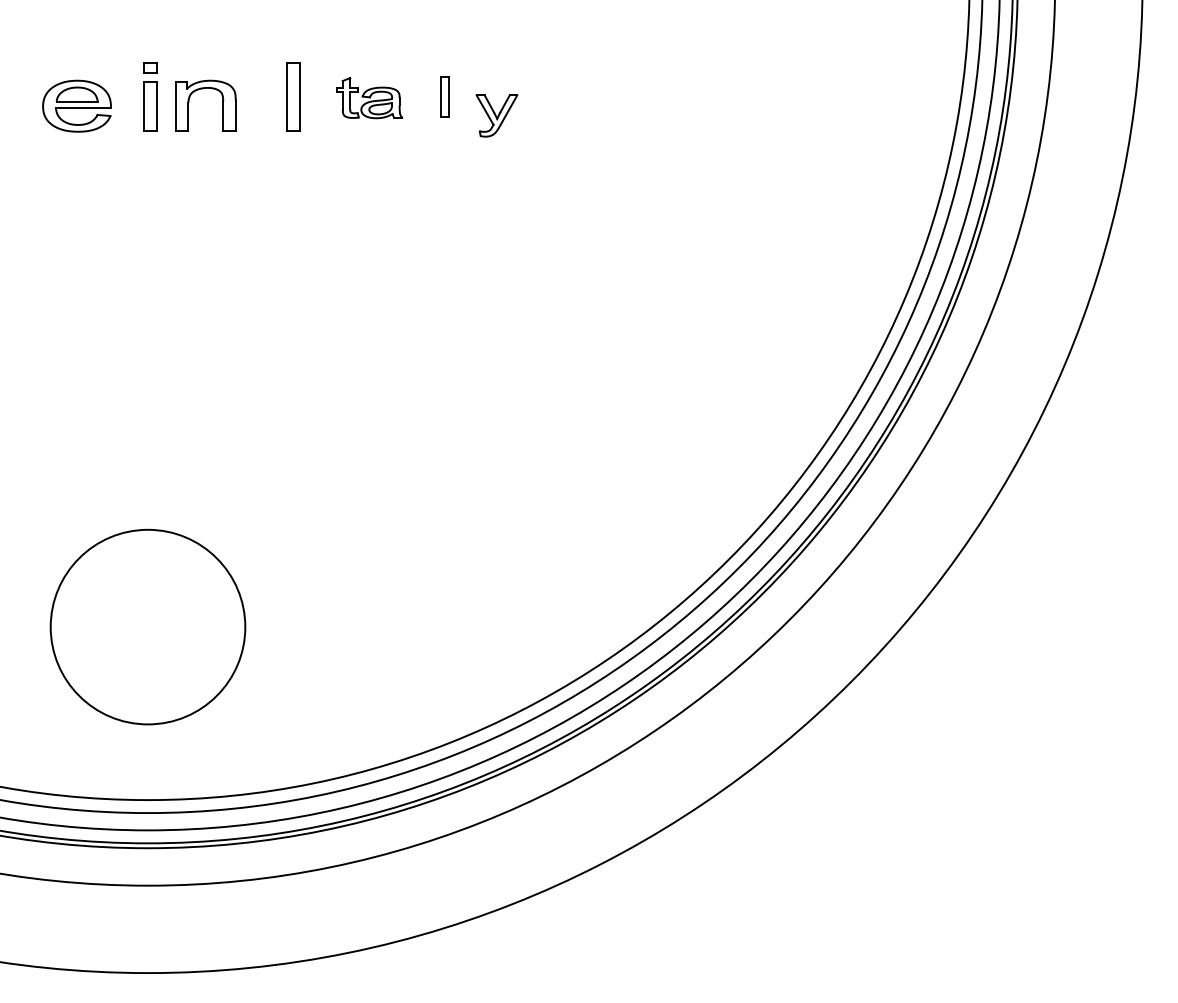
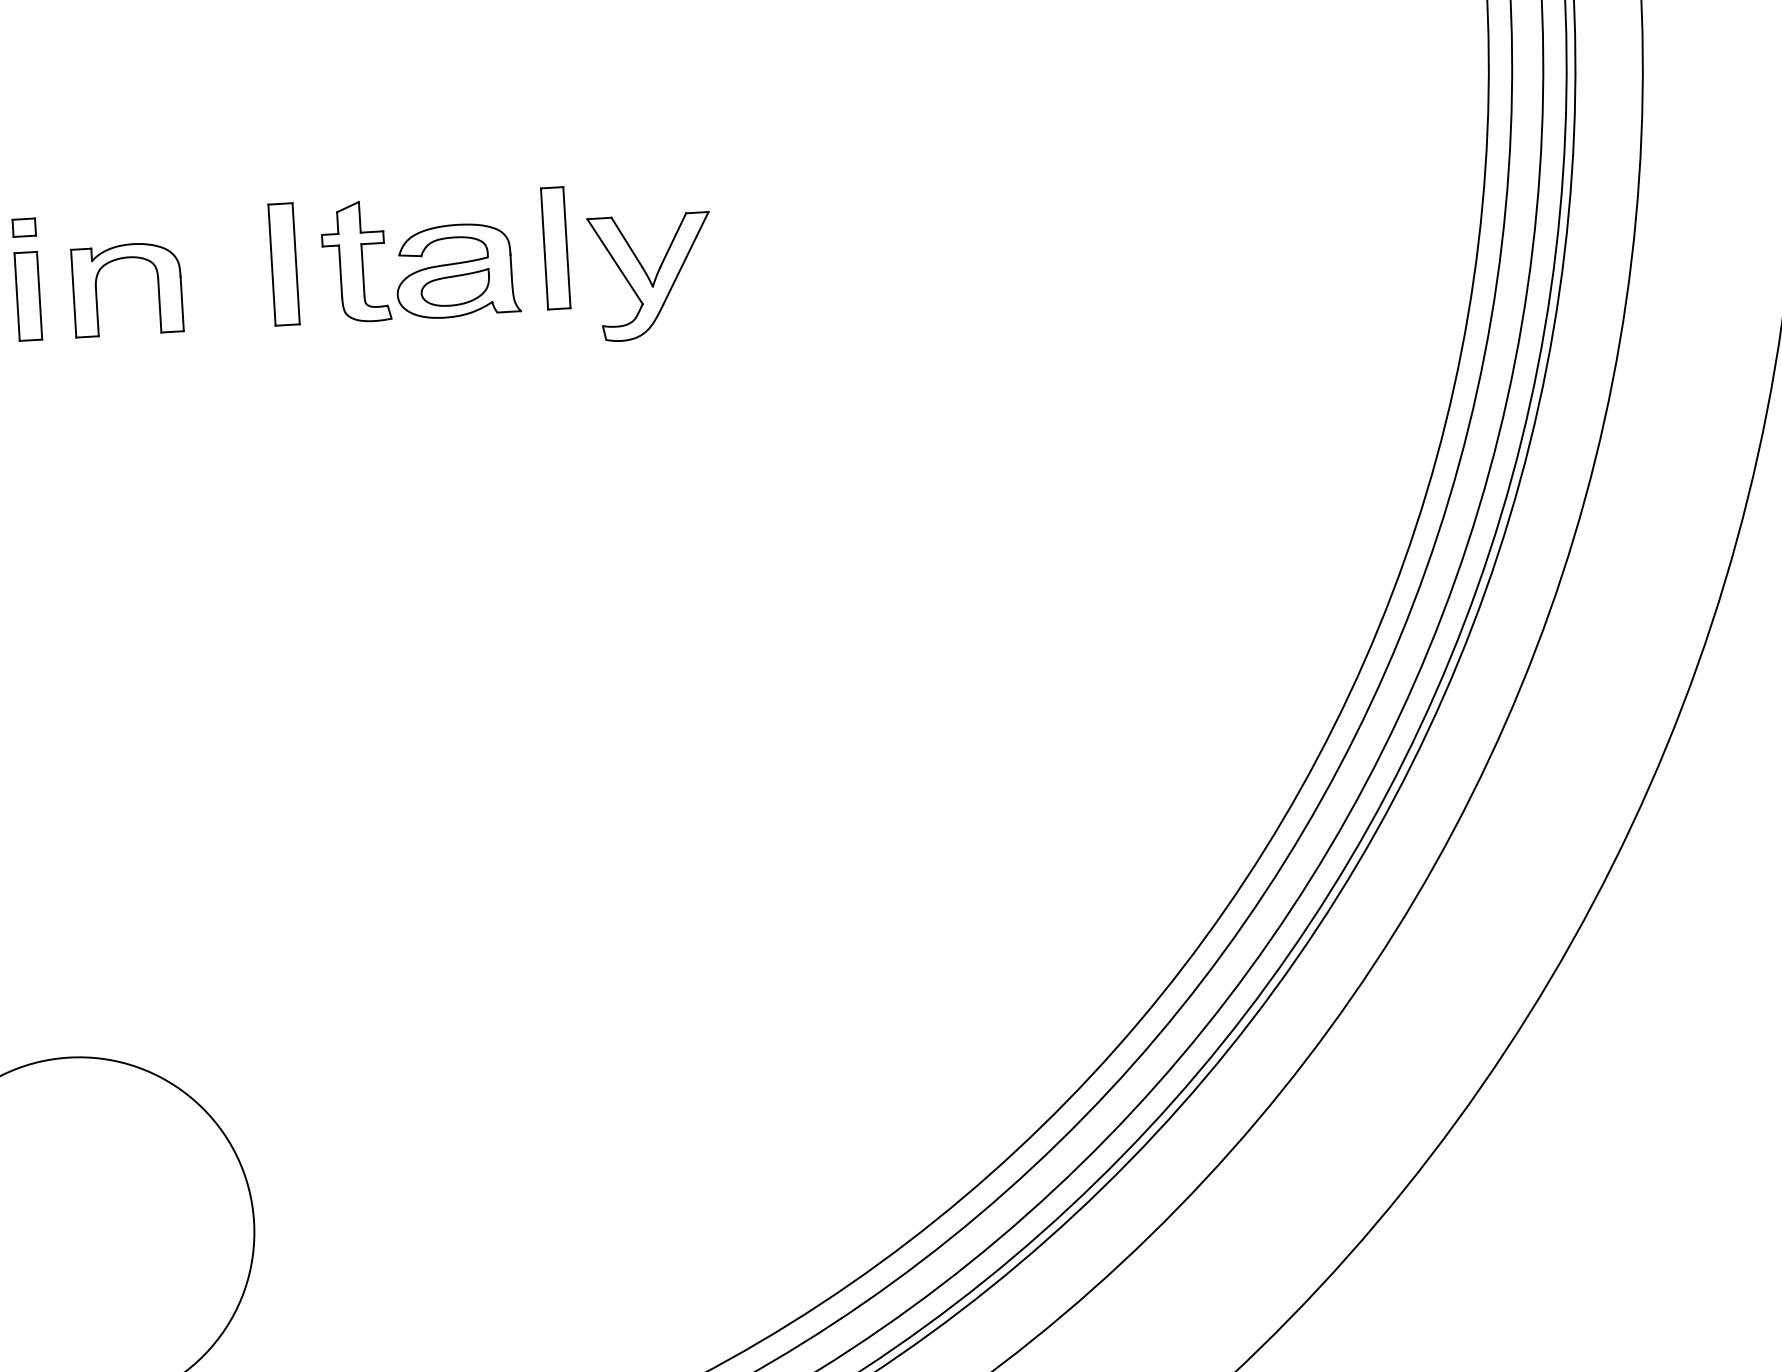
part: (444, 96) -> (555, 247), size x1.67
part: (369, 97) -> (420, 257), size x1.67
part: (496, 115) -> (650, 276), size x1.67

